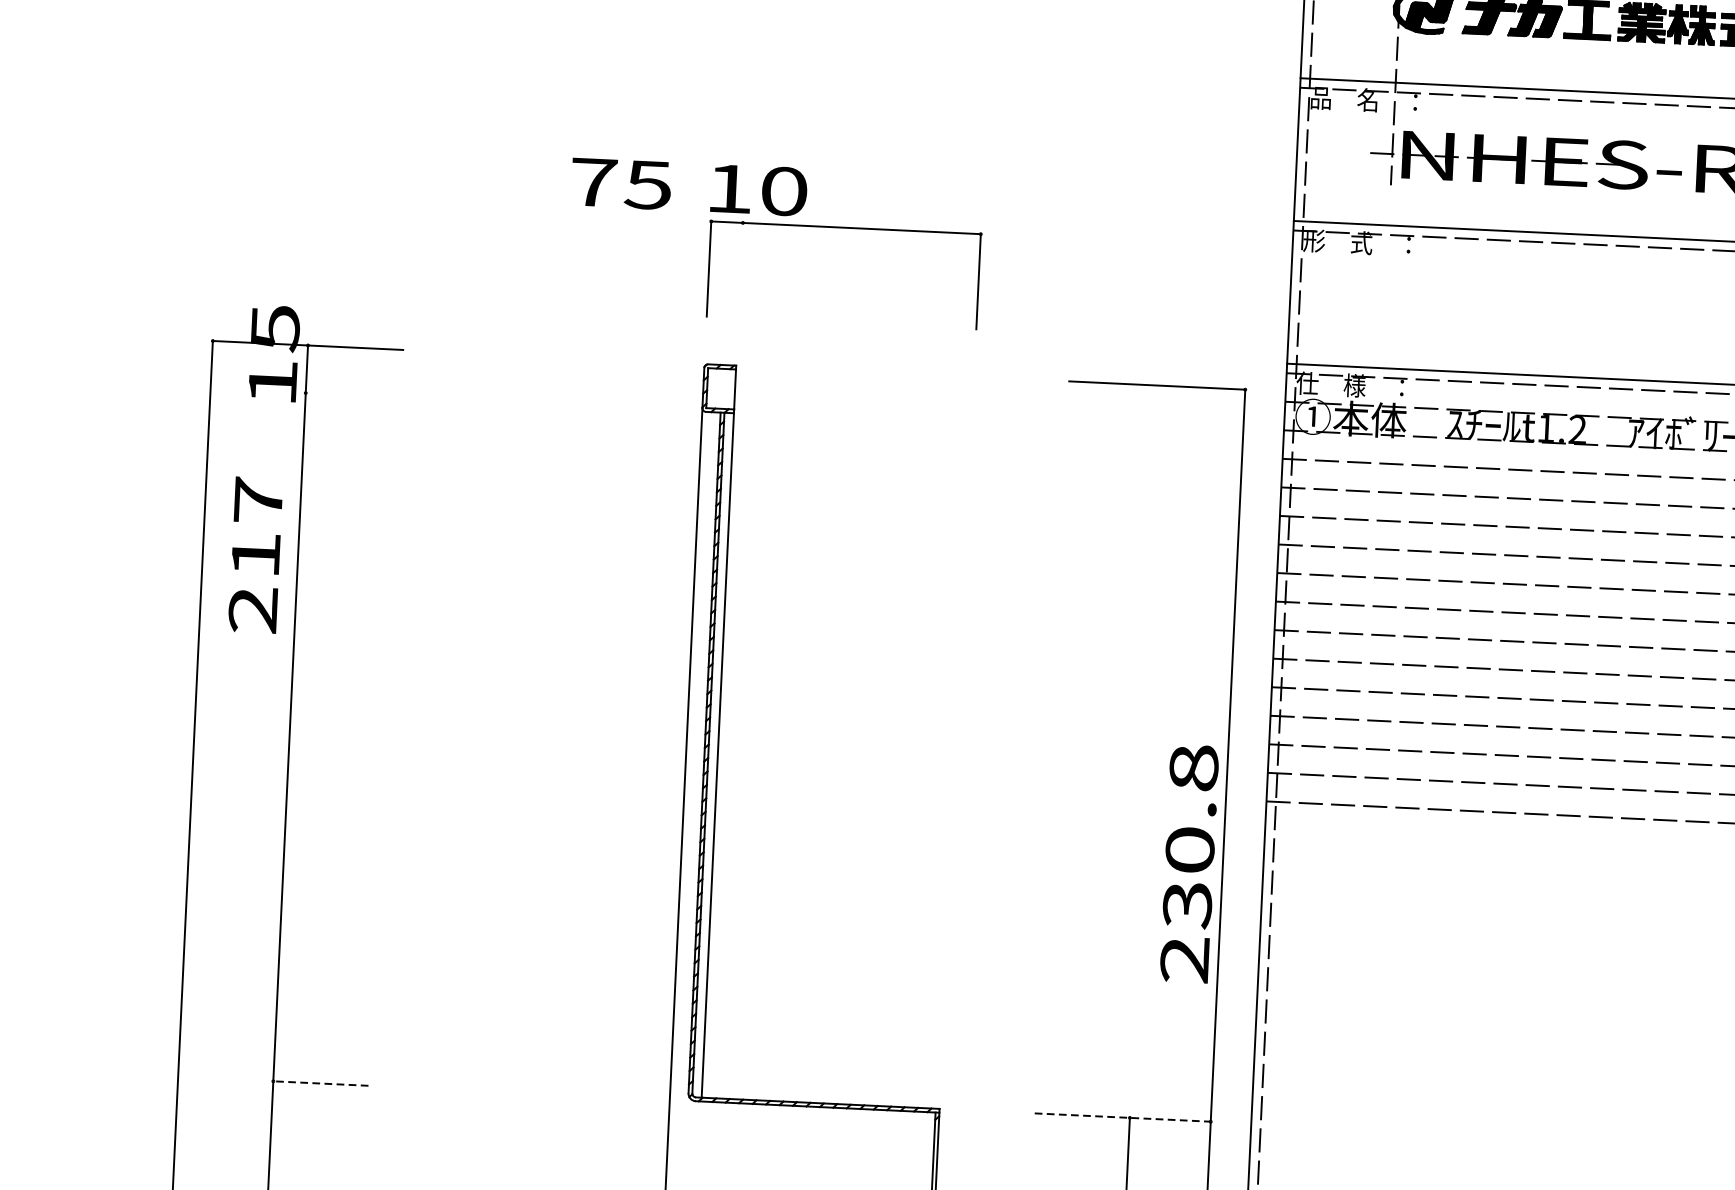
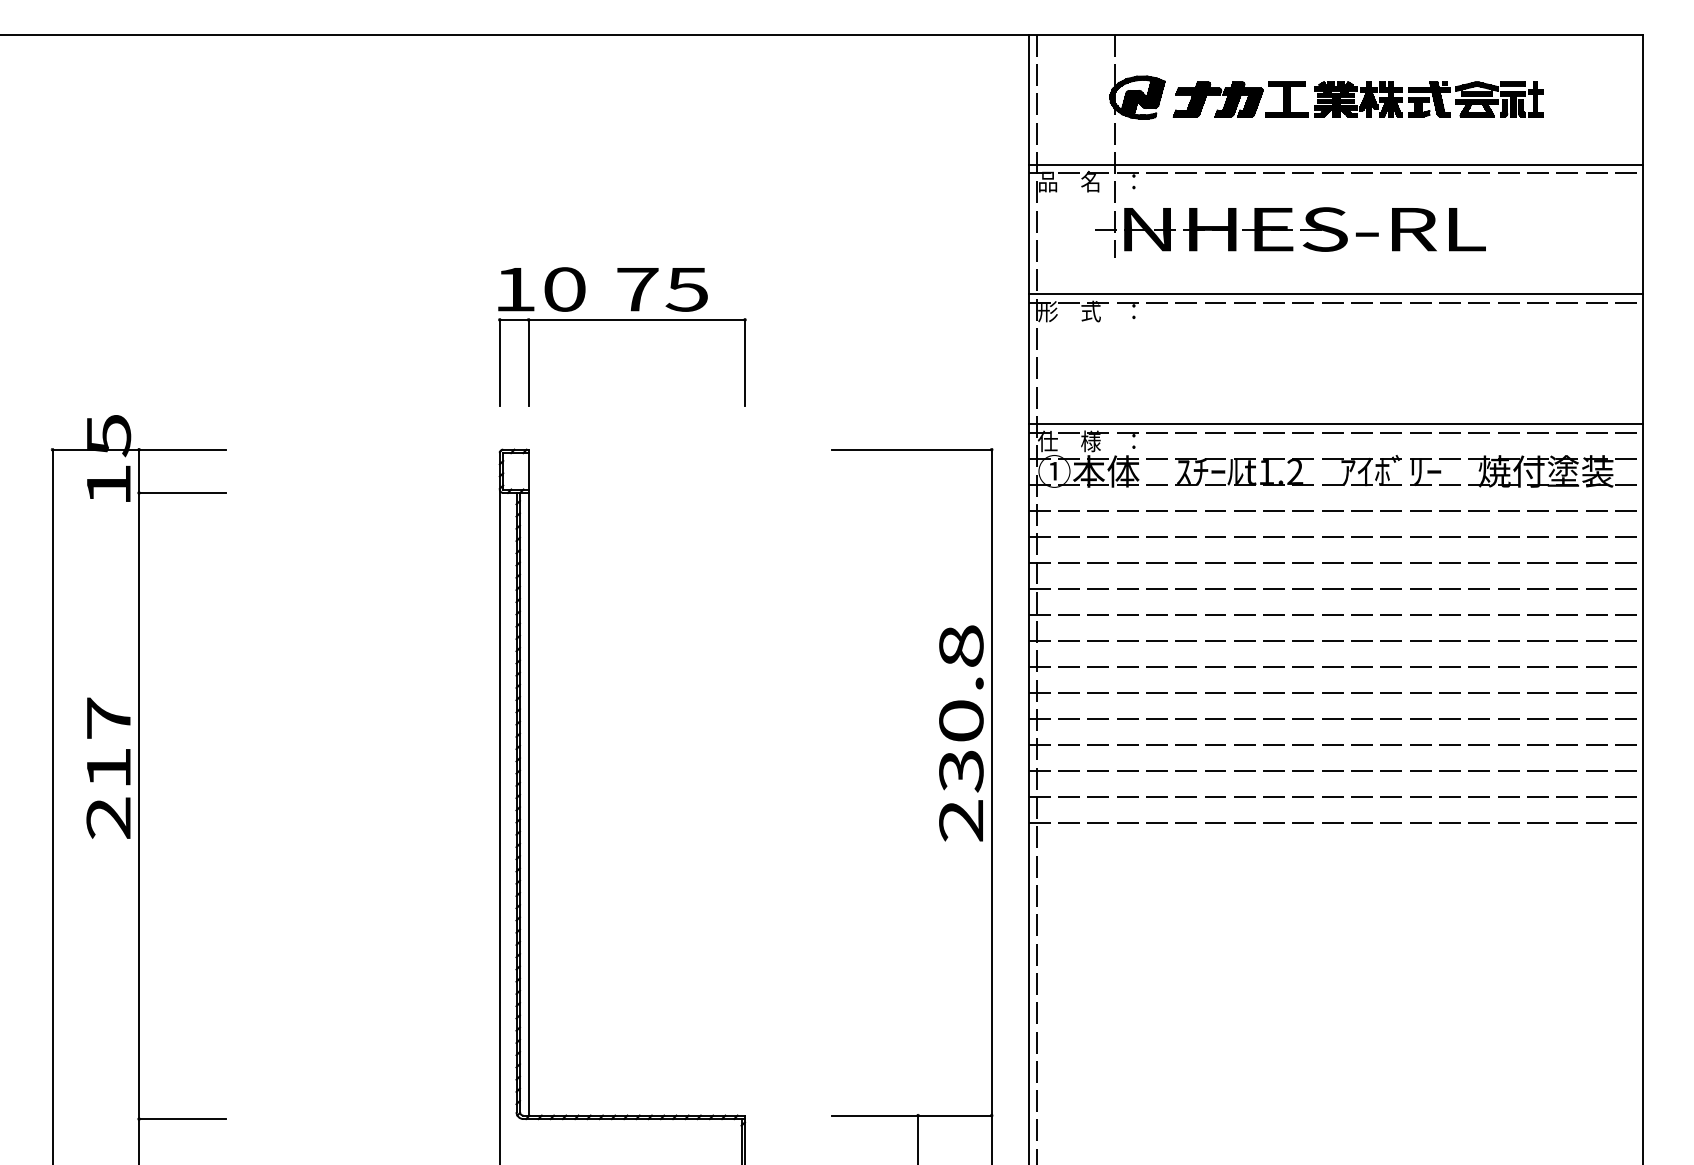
text: (621, 183) -> (662, 289), moved
line: (740, 269) -> (528, 362), added
line: (353, 394) -> (182, 492), added
text: (255, 554) -> (108, 767), moved
text: (1189, 863) -> (961, 733), moved
line: (319, 1083) -> (181, 1119), dashed -> solid
line: (1123, 1117) -> (912, 1115), dashed -> solid

